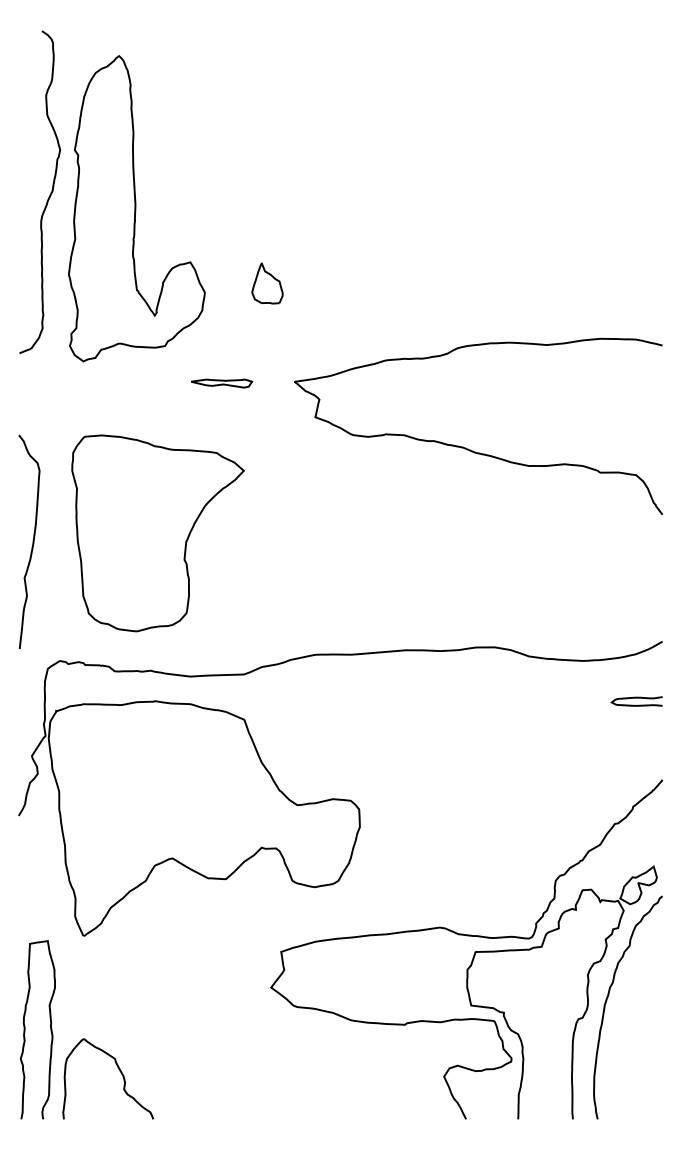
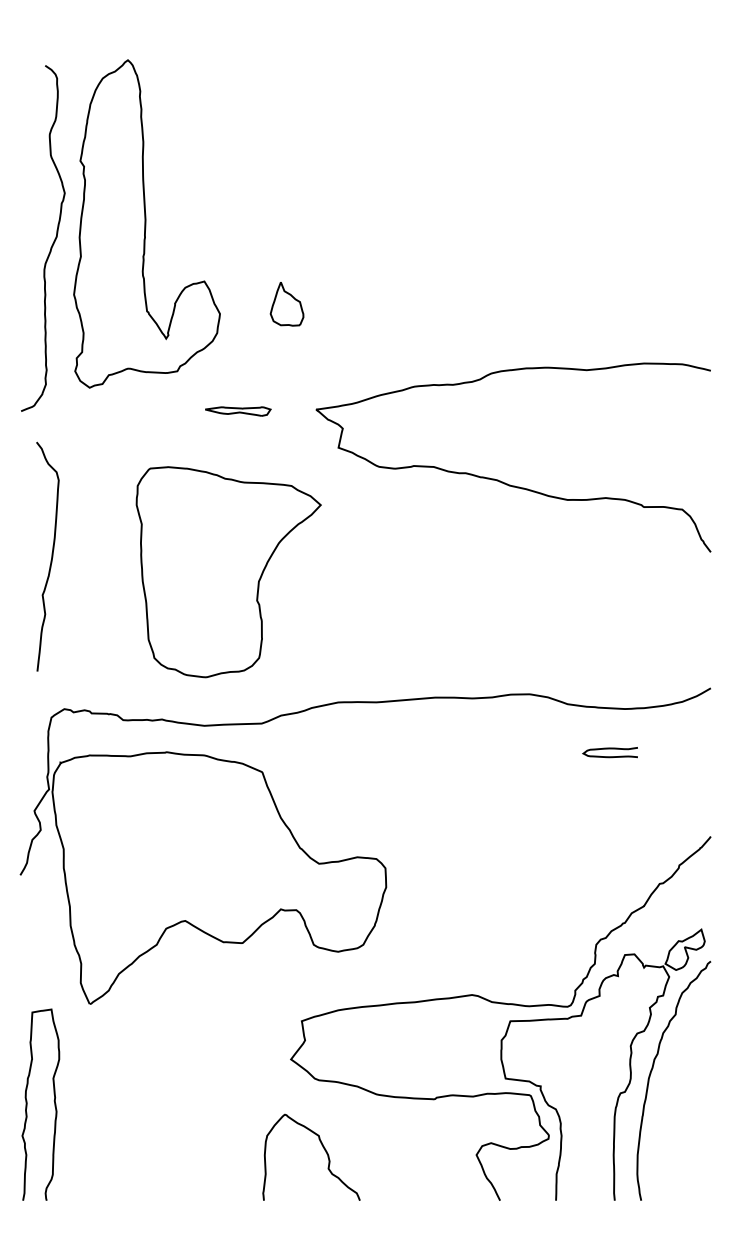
curve: (49, 194) -> (53, 240), moved
part: (157, 533) -> (228, 572), moved
curve: (32, 541) -> (51, 556), moved
curve: (636, 698) -> (609, 749), moved
curve: (119, 1071) -> (323, 1149), moved

